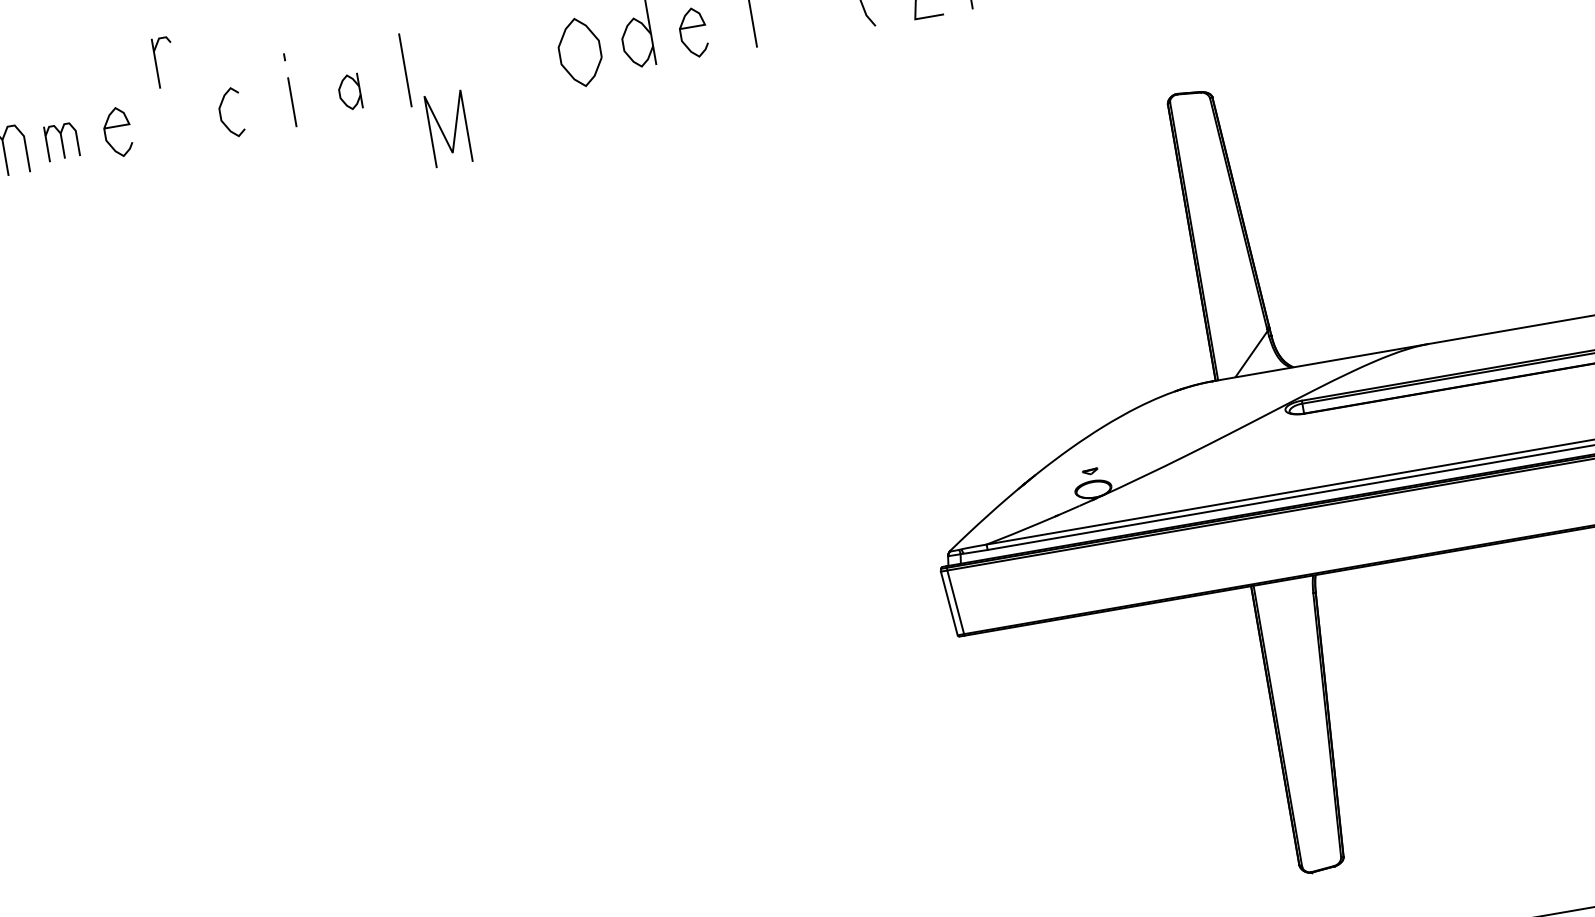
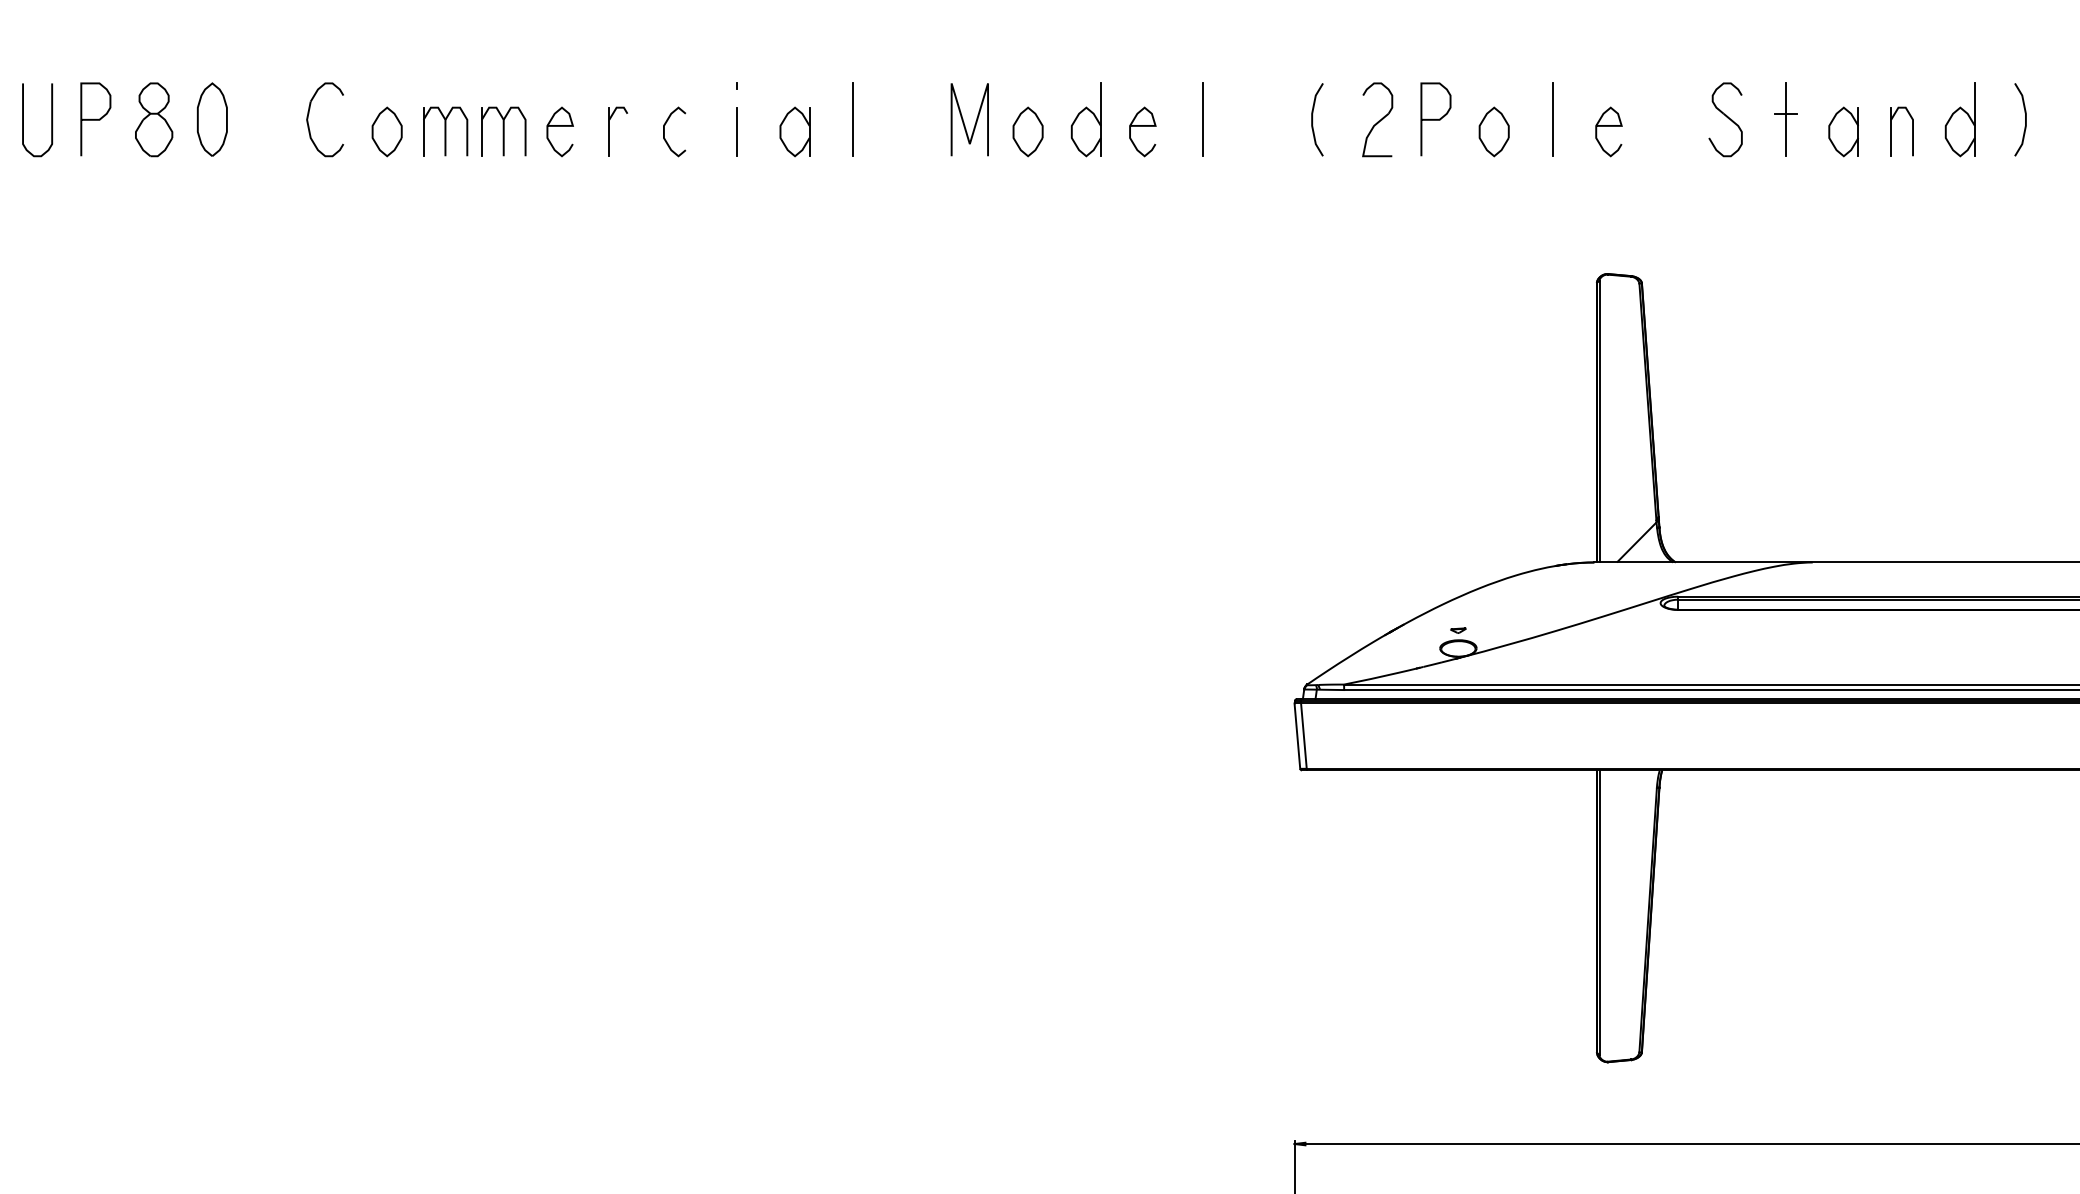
part: (579, 52) -> (1027, 131), size x0.71
part: (156, 63) -> (609, 131), moved
part: (349, 91) -> (794, 131), size x1.43
line: (443, 132) -> (964, 122), moved
part: (61, 141) -> (503, 131), size x1.43

